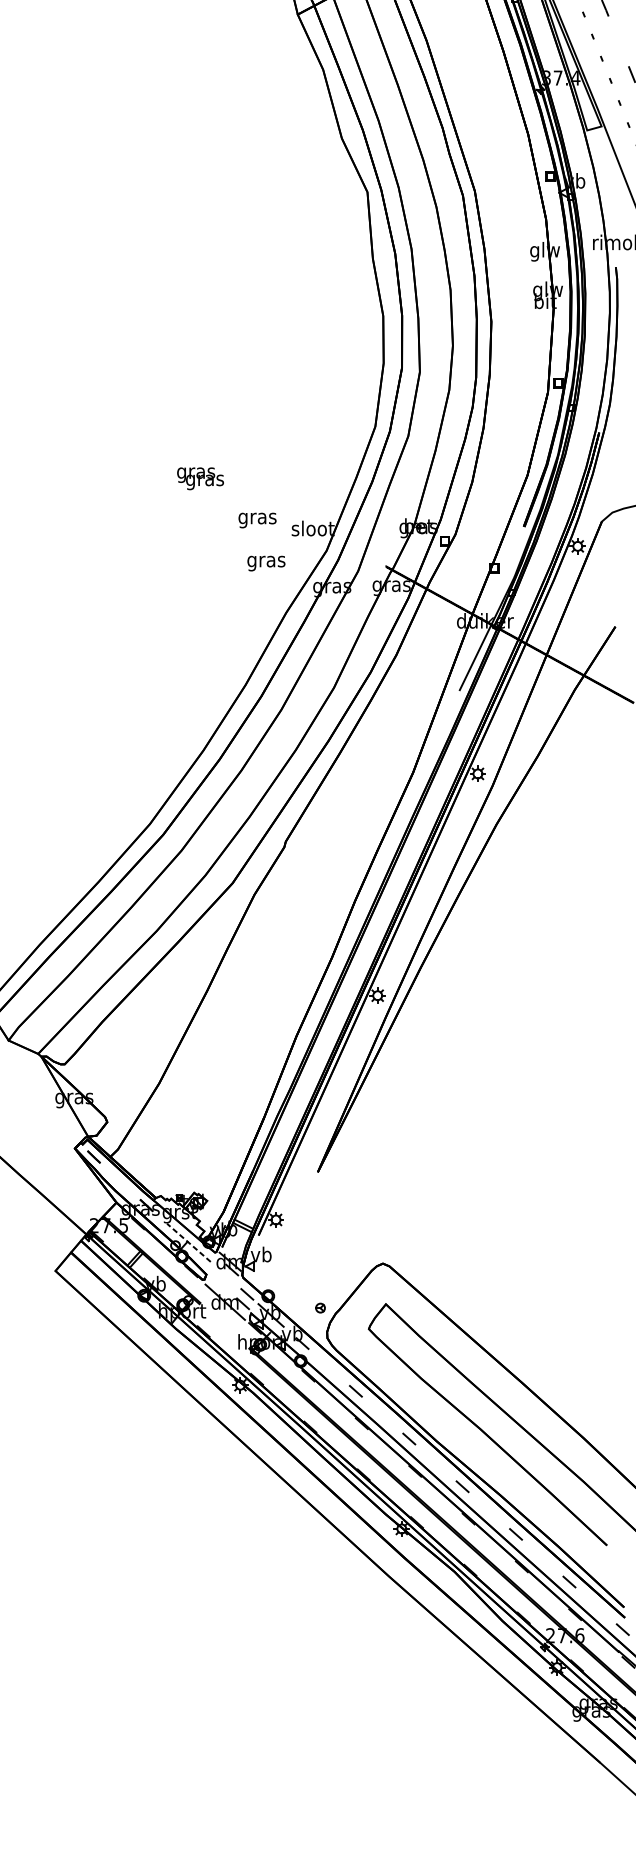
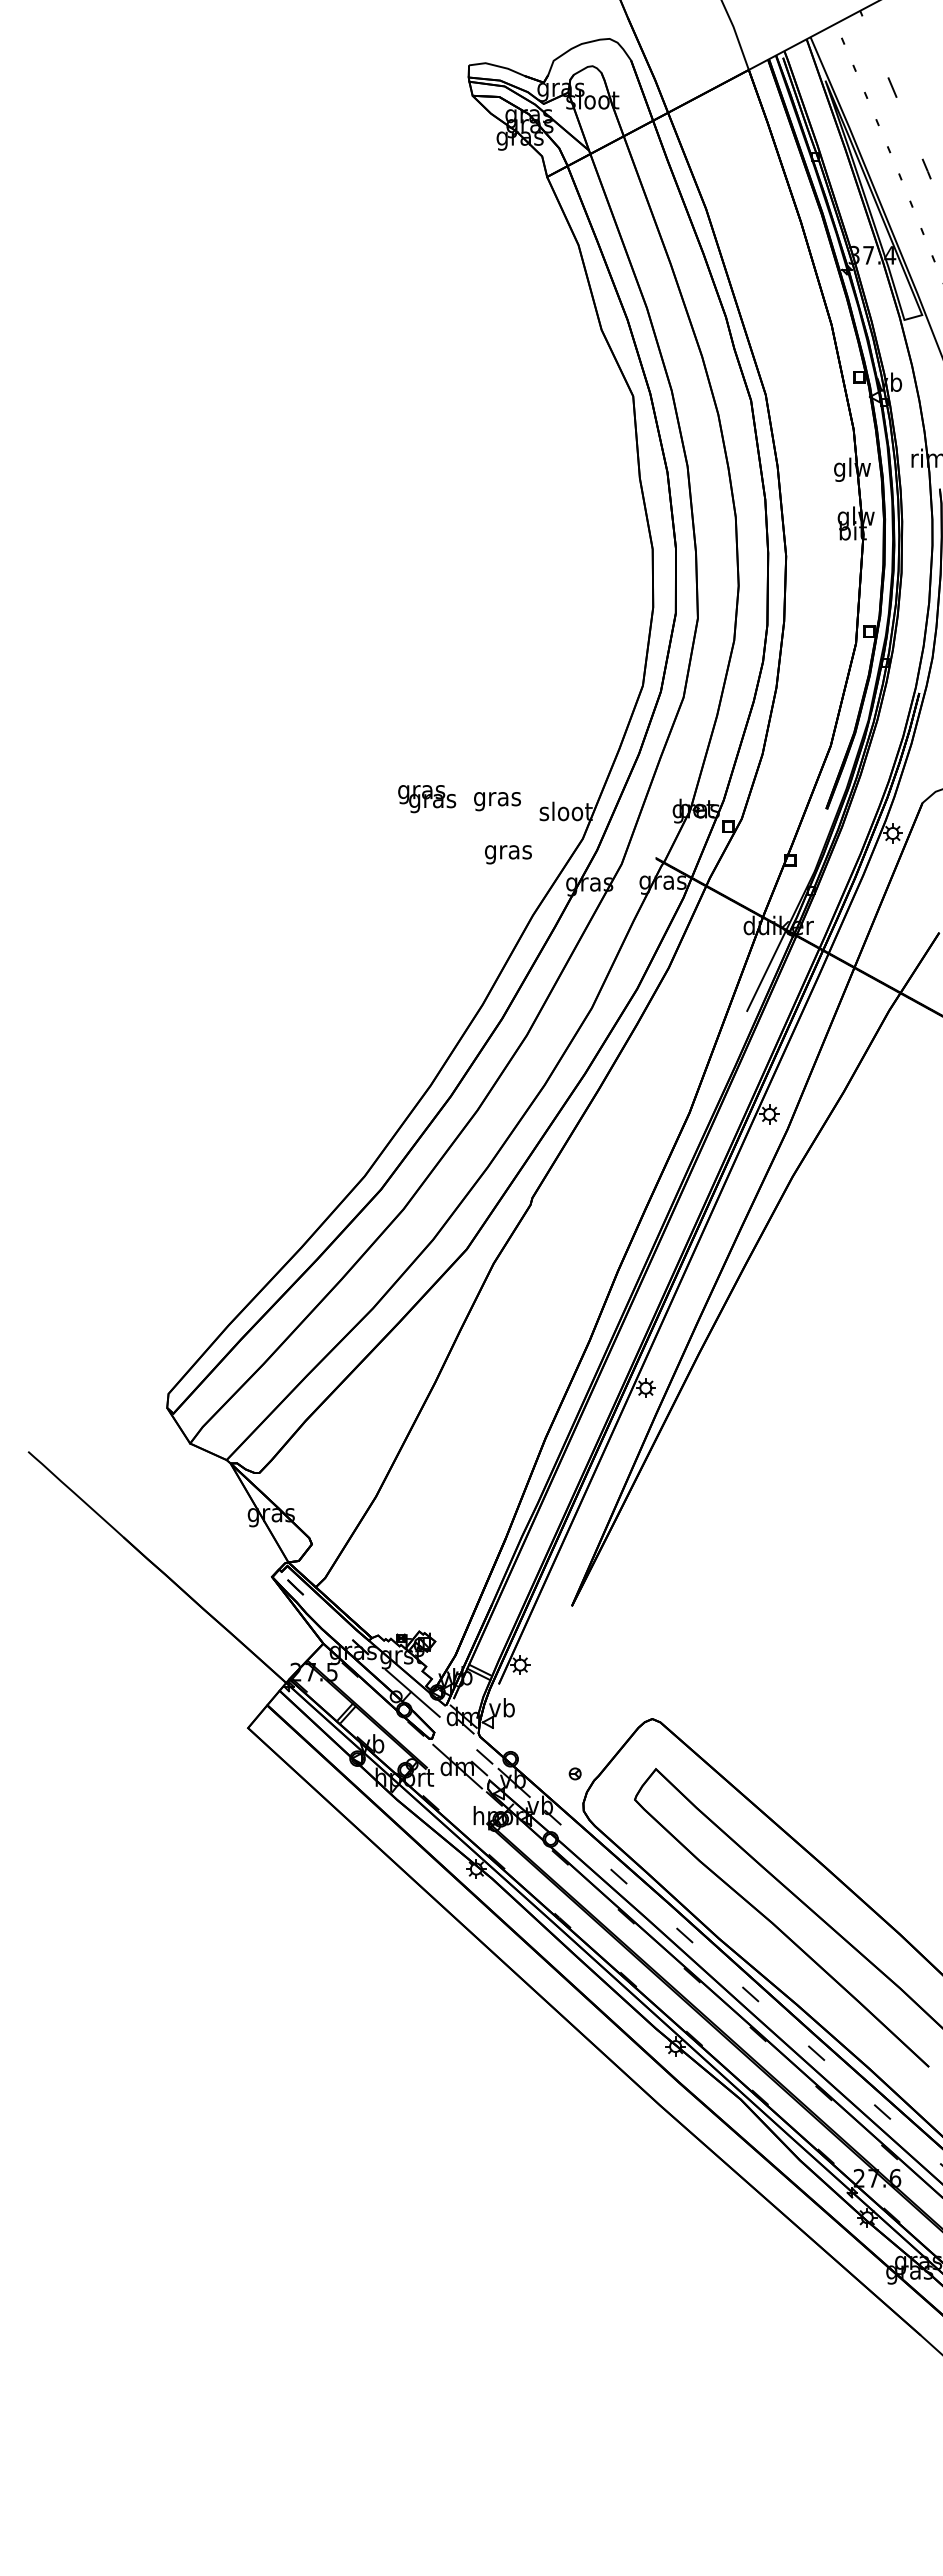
text: (200, 479) -> (427, 799), moved
line: (188, 1242) -> (412, 1693), dashed -> solid

